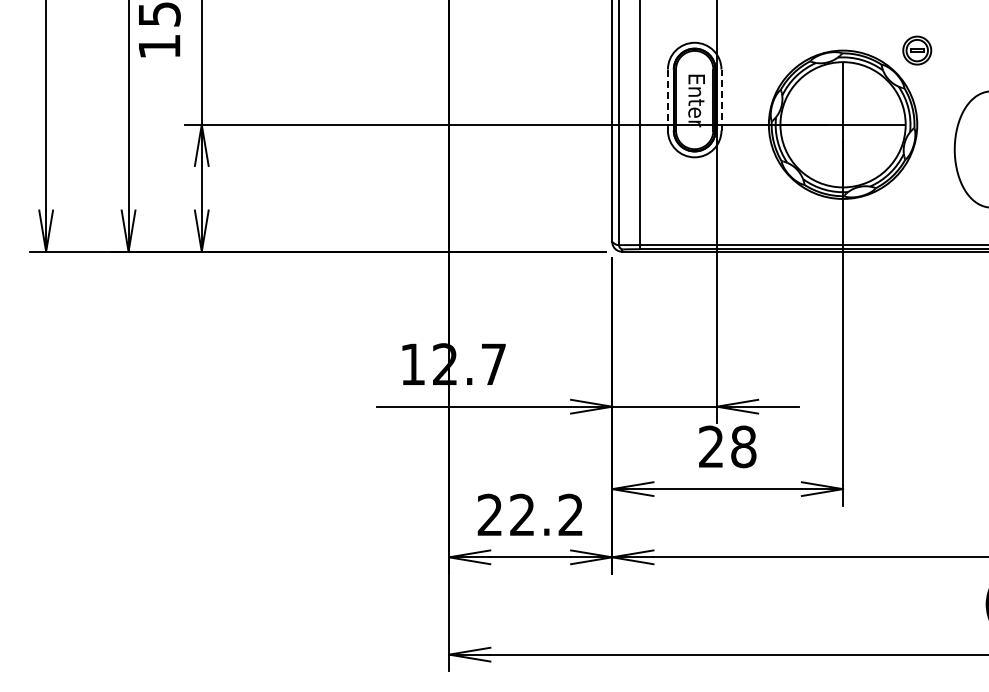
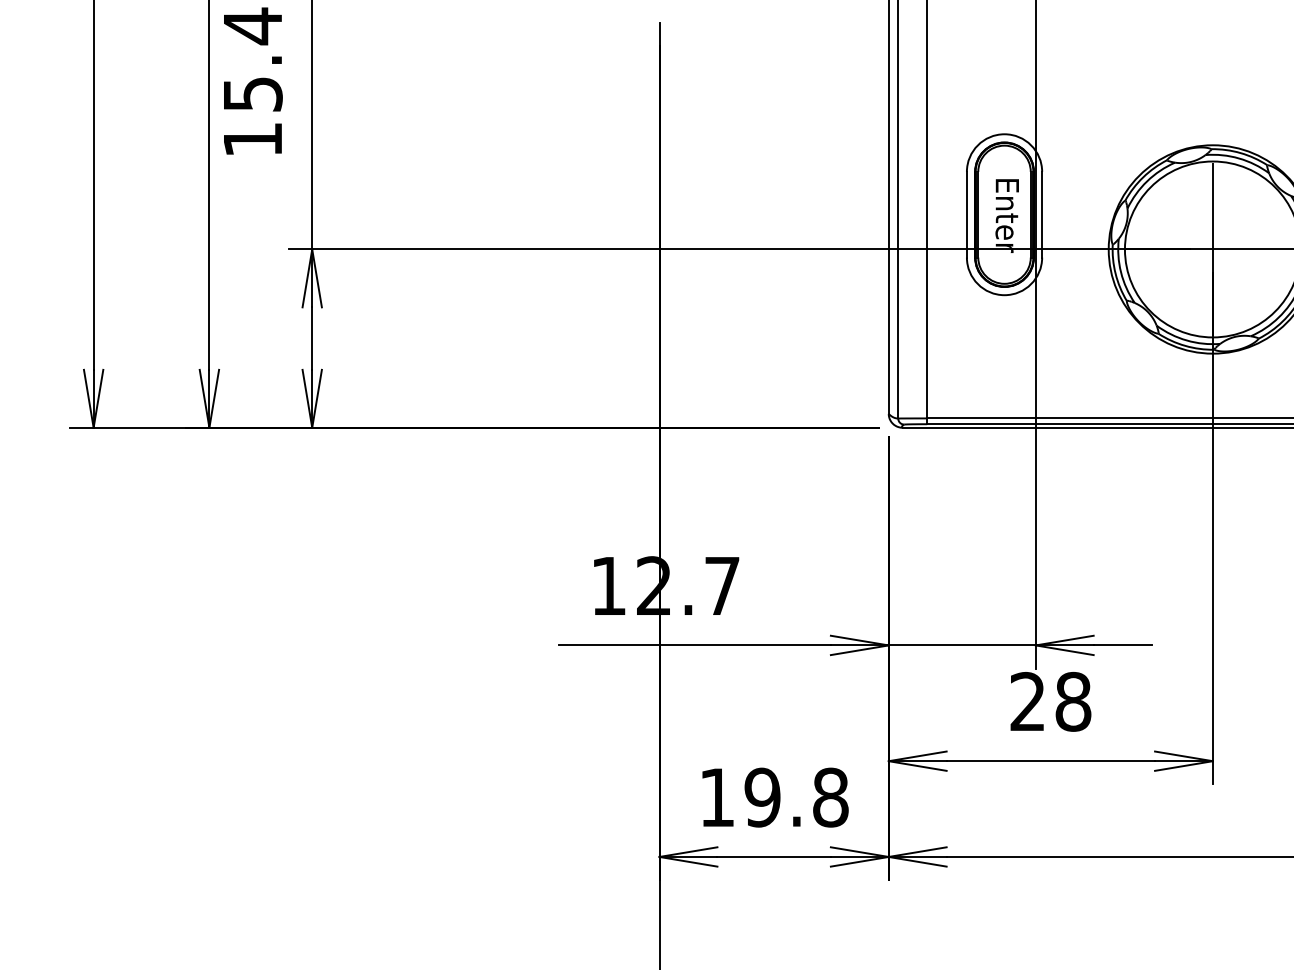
line: (721, 99) -> (1042, 213), dashed -> solid
line: (667, 100) -> (966, 215), dashed -> solid
text: (530, 514) -> (773, 796), 22.2 -> 19.8

